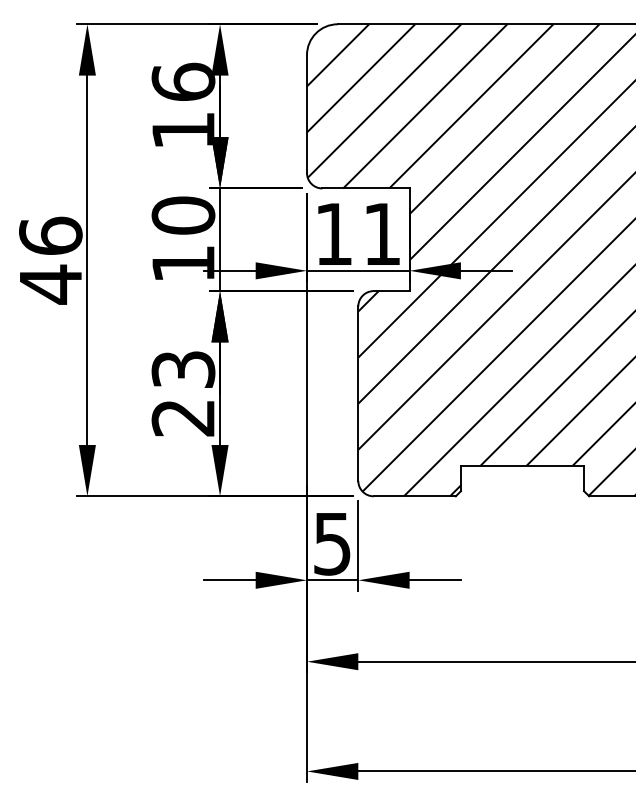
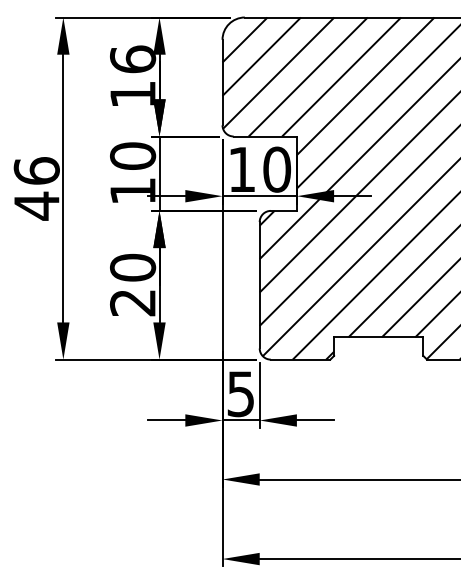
text: (382, 233) -> (277, 169), 11 -> 10
text: (184, 369) -> (133, 267), 23 -> 20

